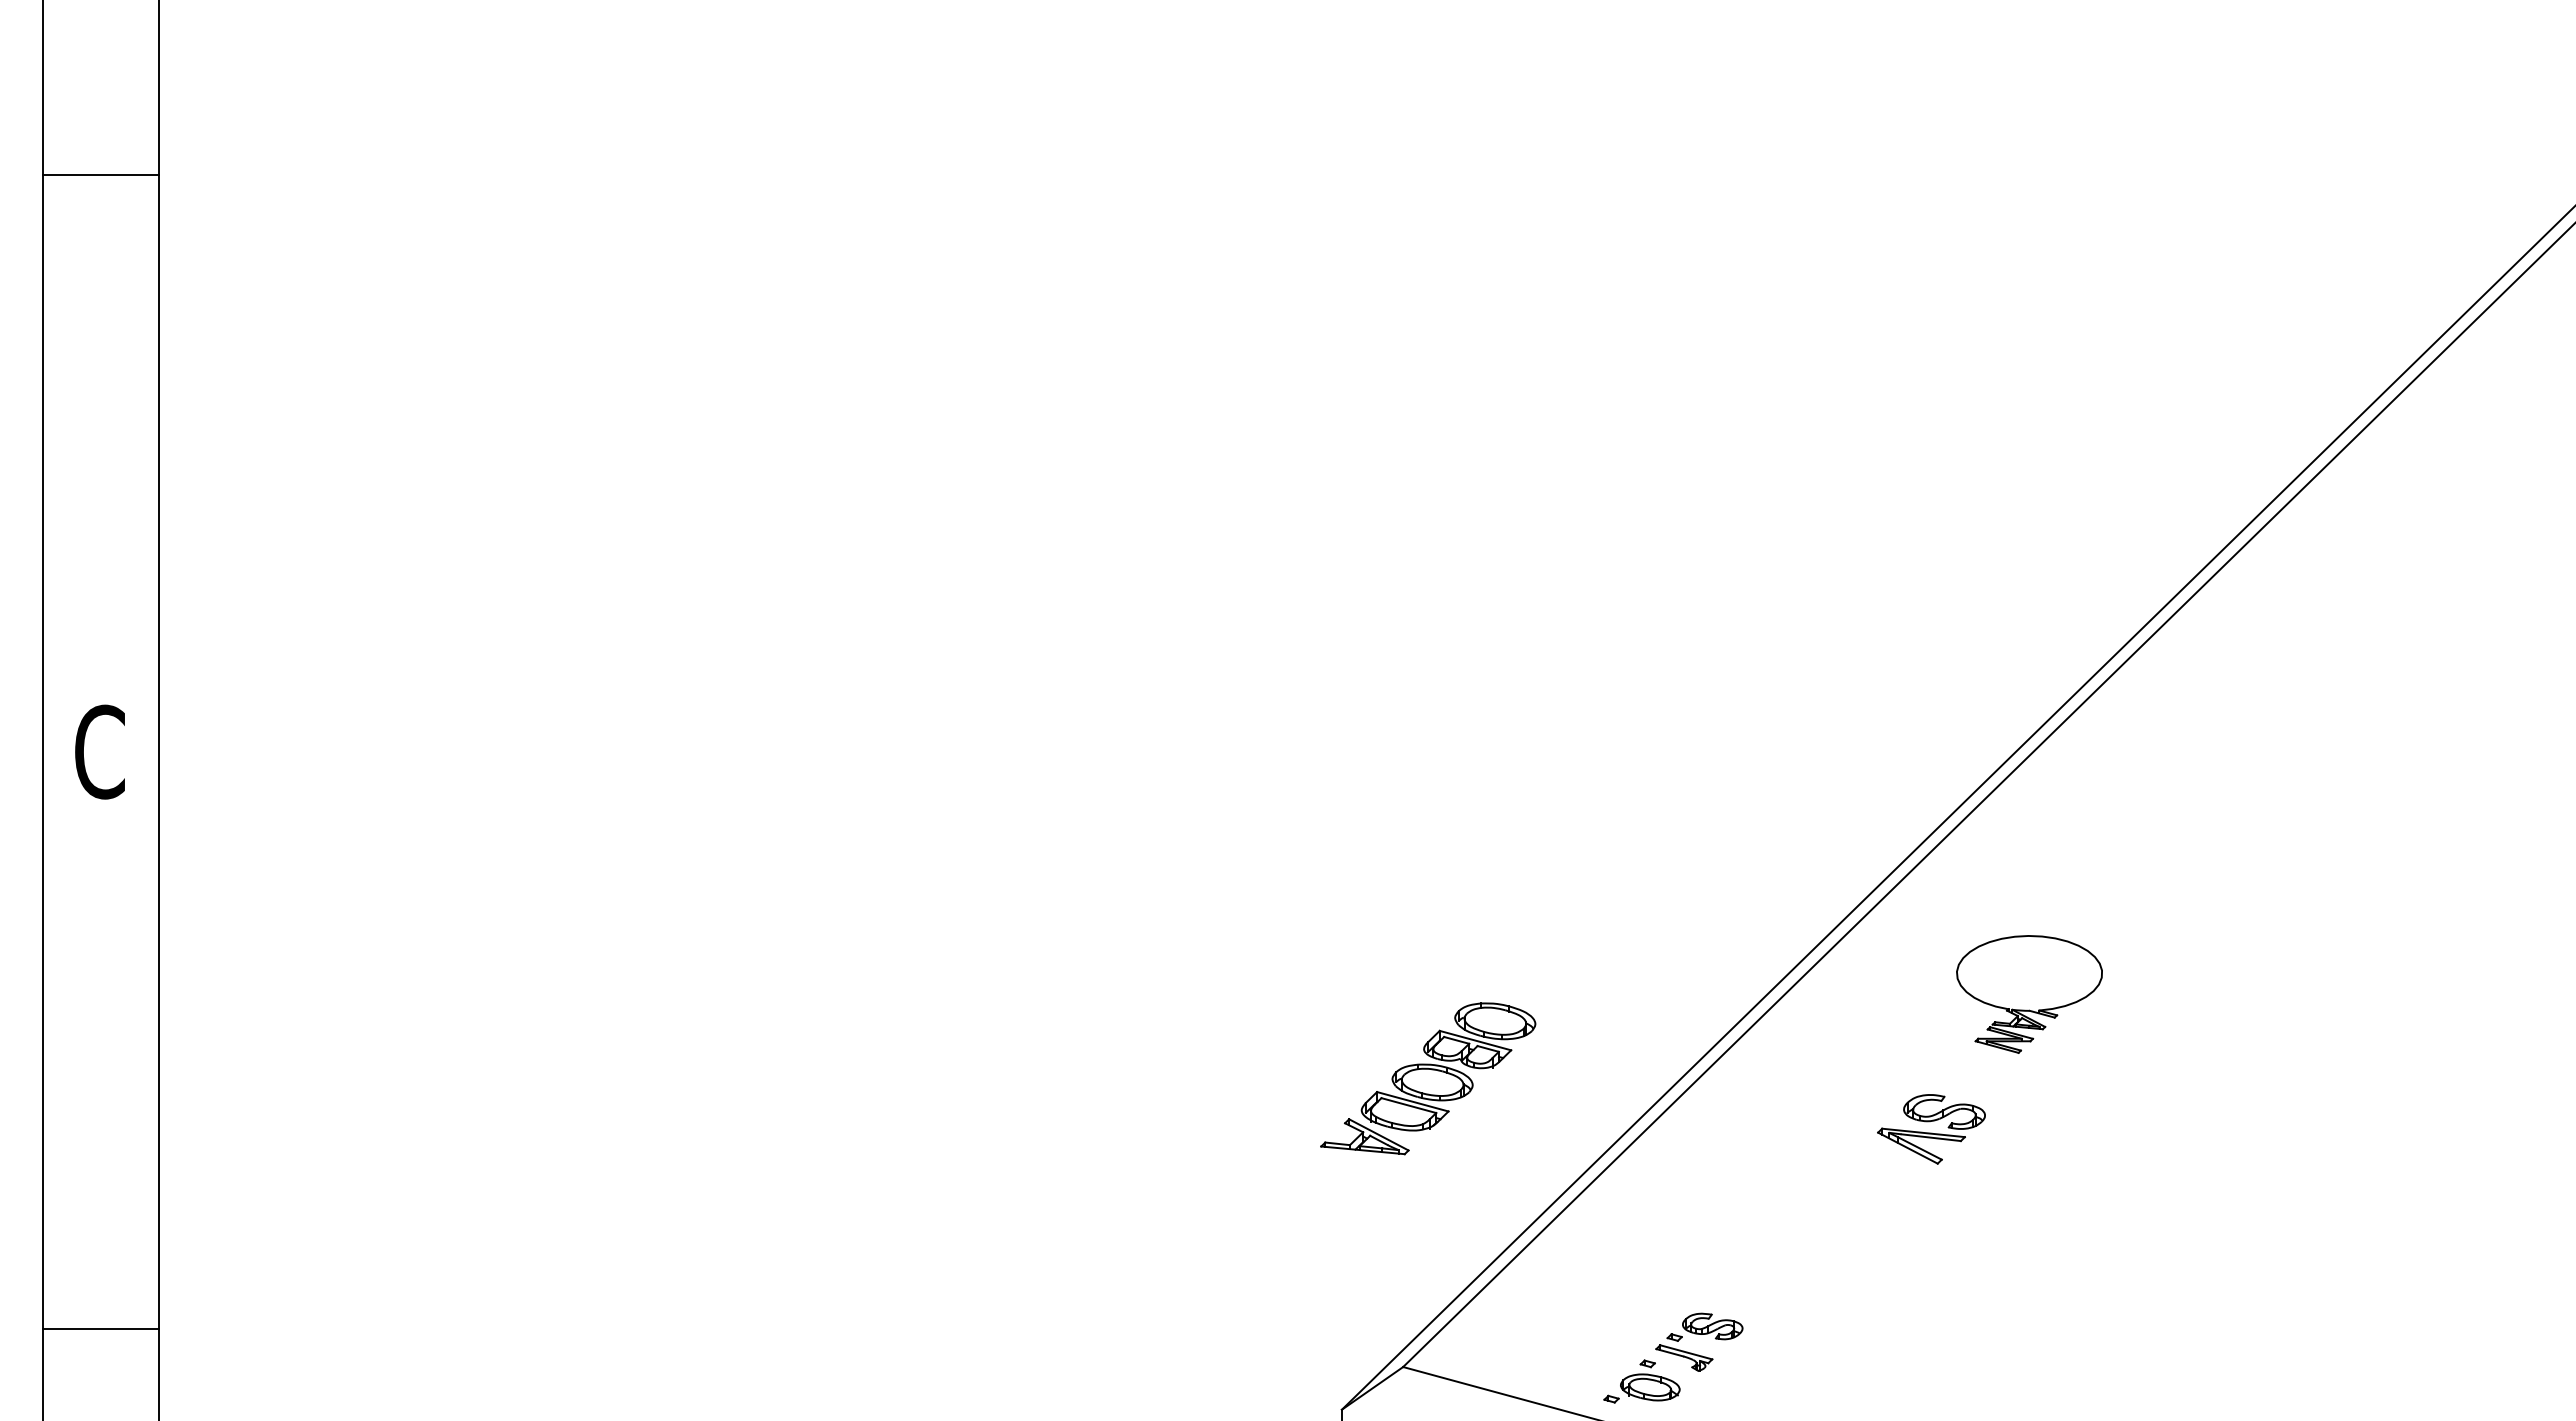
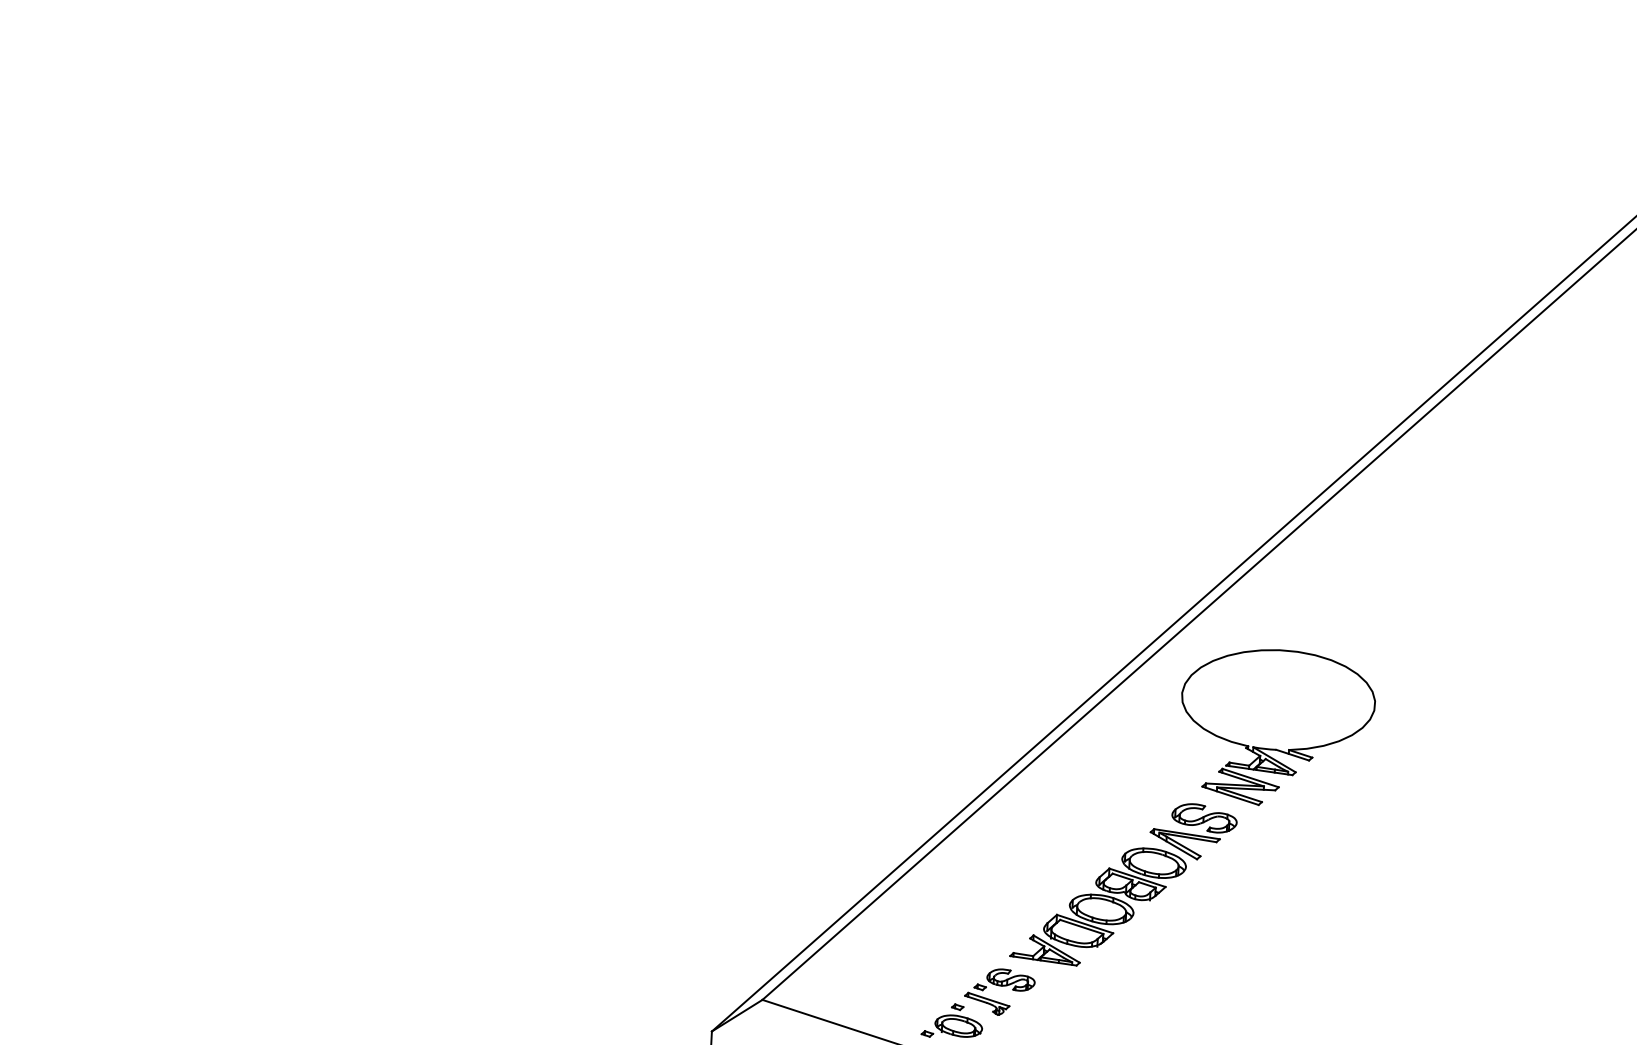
part: (2029, 994) -> (1277, 728), size x1.67
part: (1428, 1078) -> (1098, 906), moved

